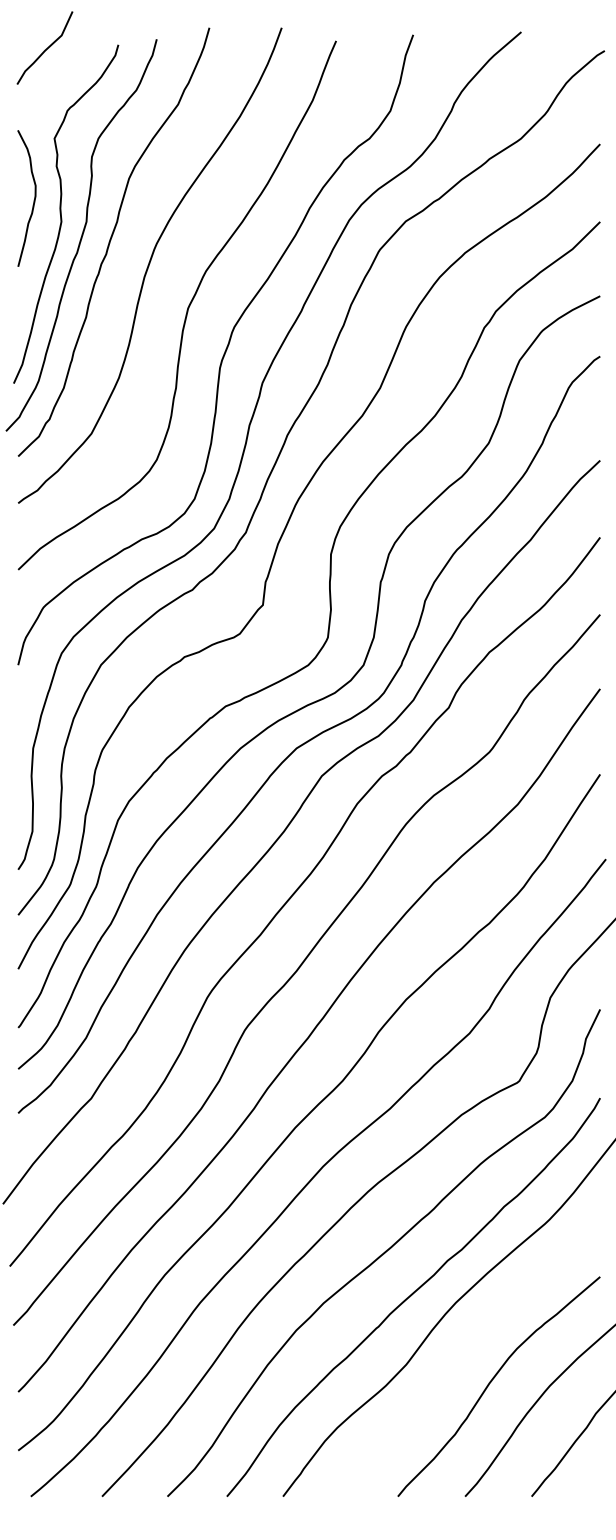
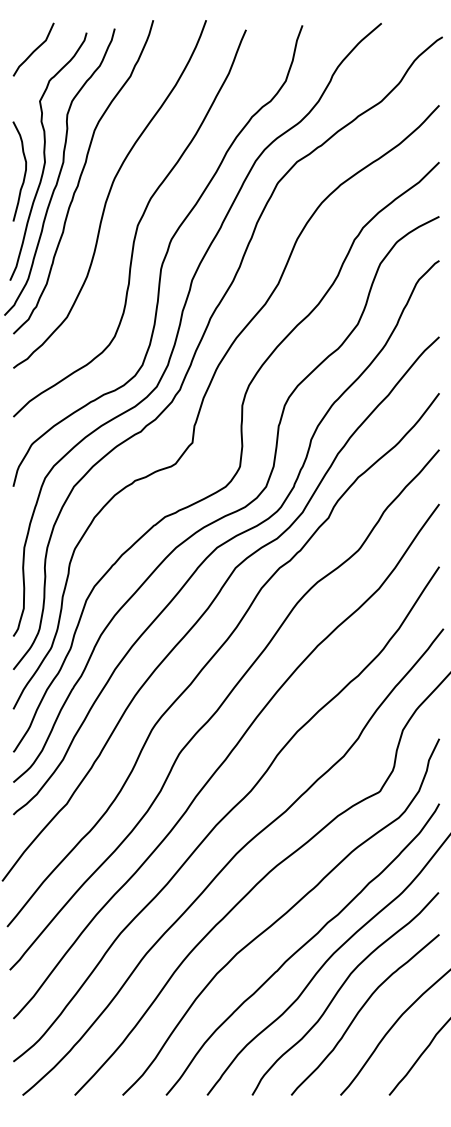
curve: (44, 49) -> (33, 50), moved
curve: (33, 200) -> (24, 172), moved
curve: (465, 1351) -> (340, 989), added

